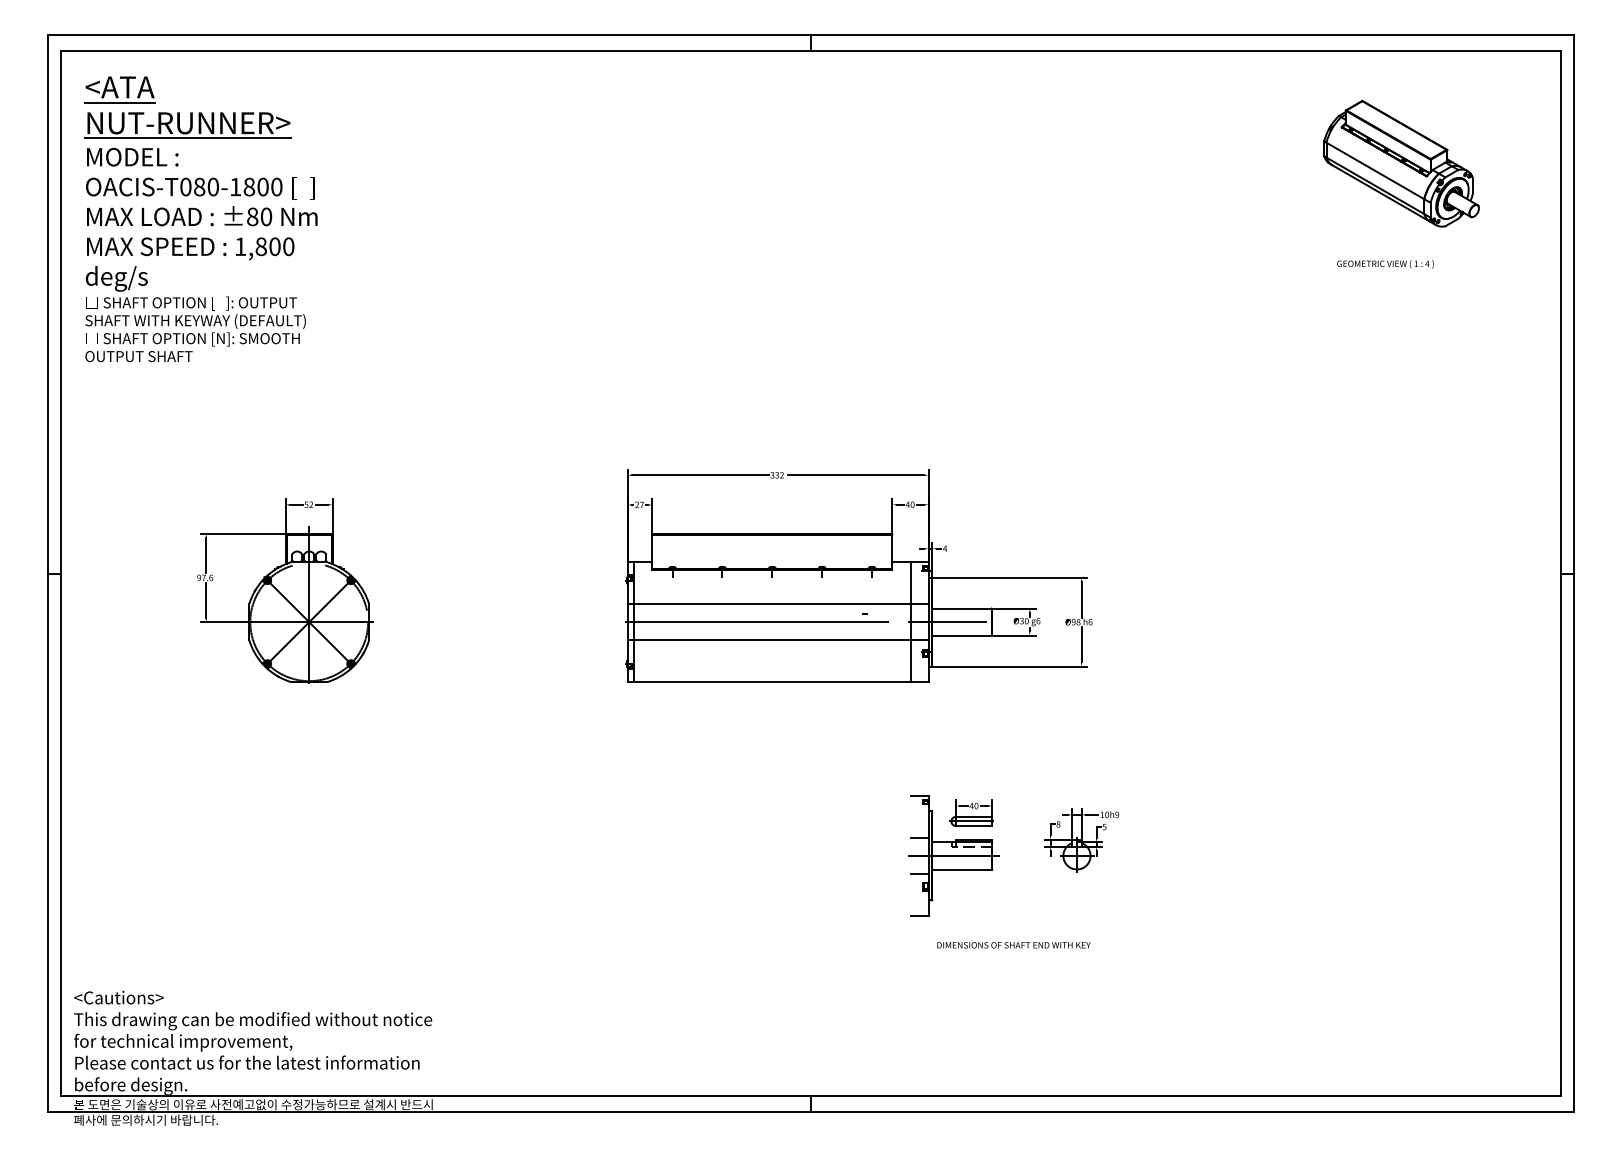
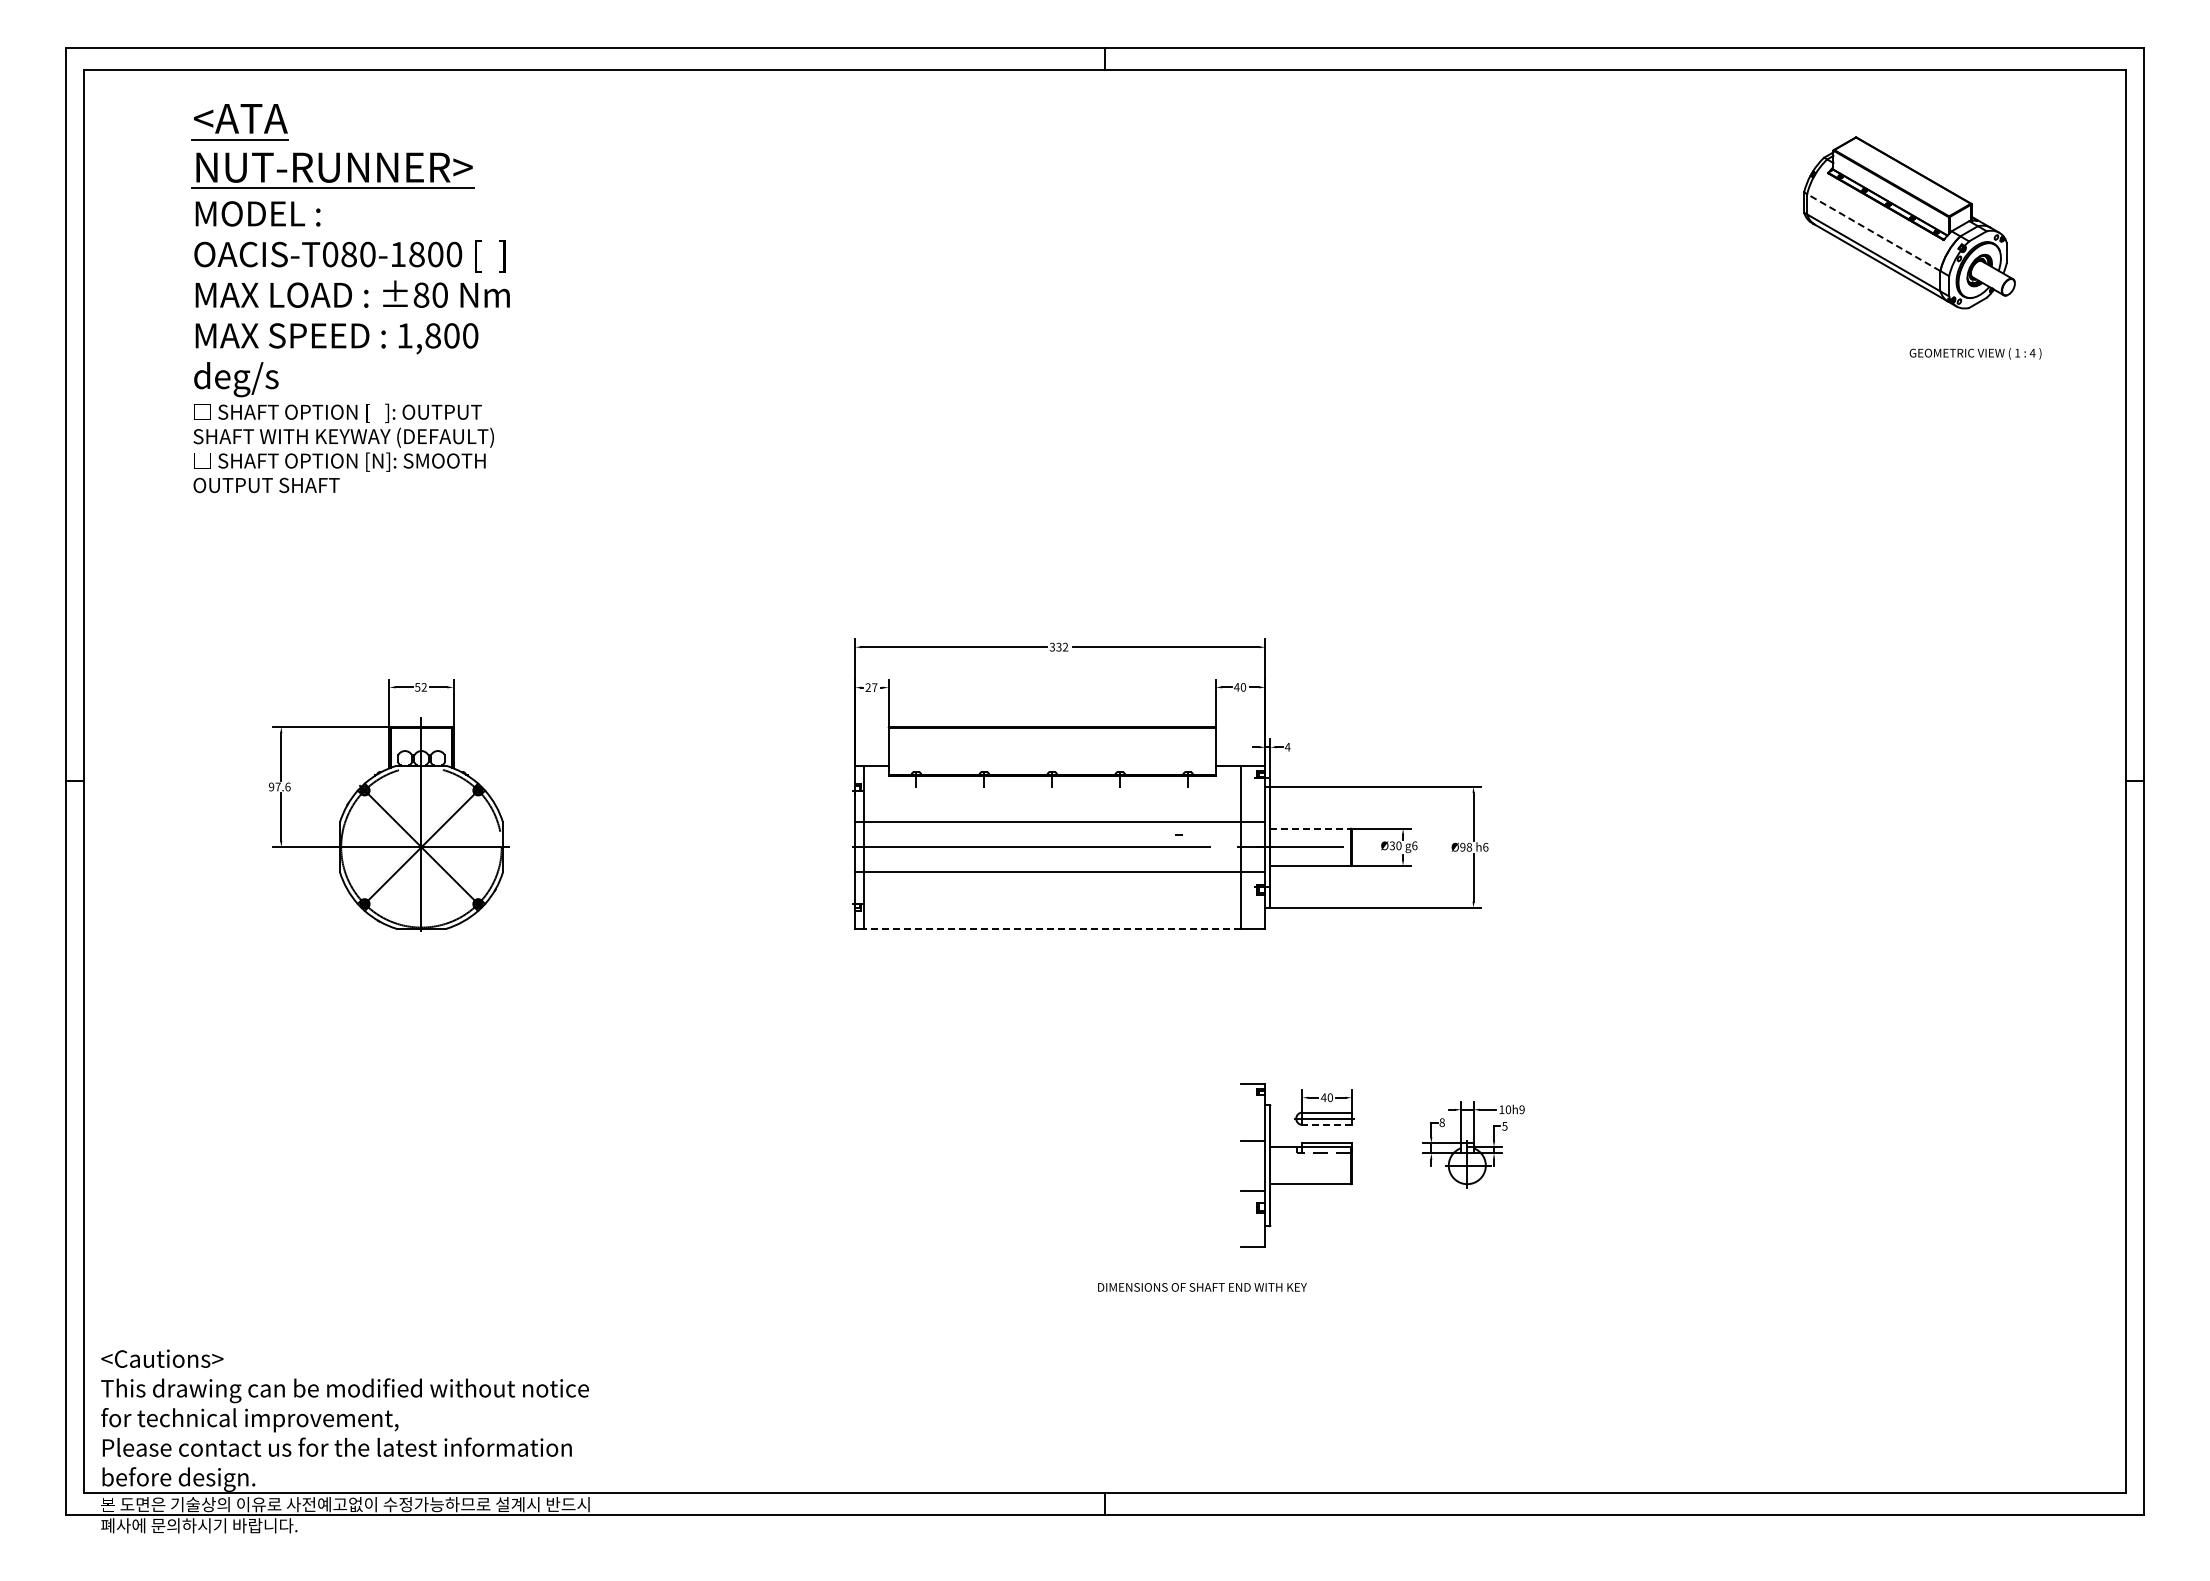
line: (1375, 170) -> (1873, 232), solid -> dashed
part: (200, 219) -> (350, 298), moved
text: (1385, 264) -> (1975, 353), moved
line: (962, 608) -> (1311, 828), solid -> dashed
line: (771, 681) -> (1051, 928), solid -> dashed
line: (974, 825) -> (1327, 1124), solid -> dashed
line: (954, 855) -> (1300, 1165), removed
text: (1013, 945) -> (1202, 1287), moved

